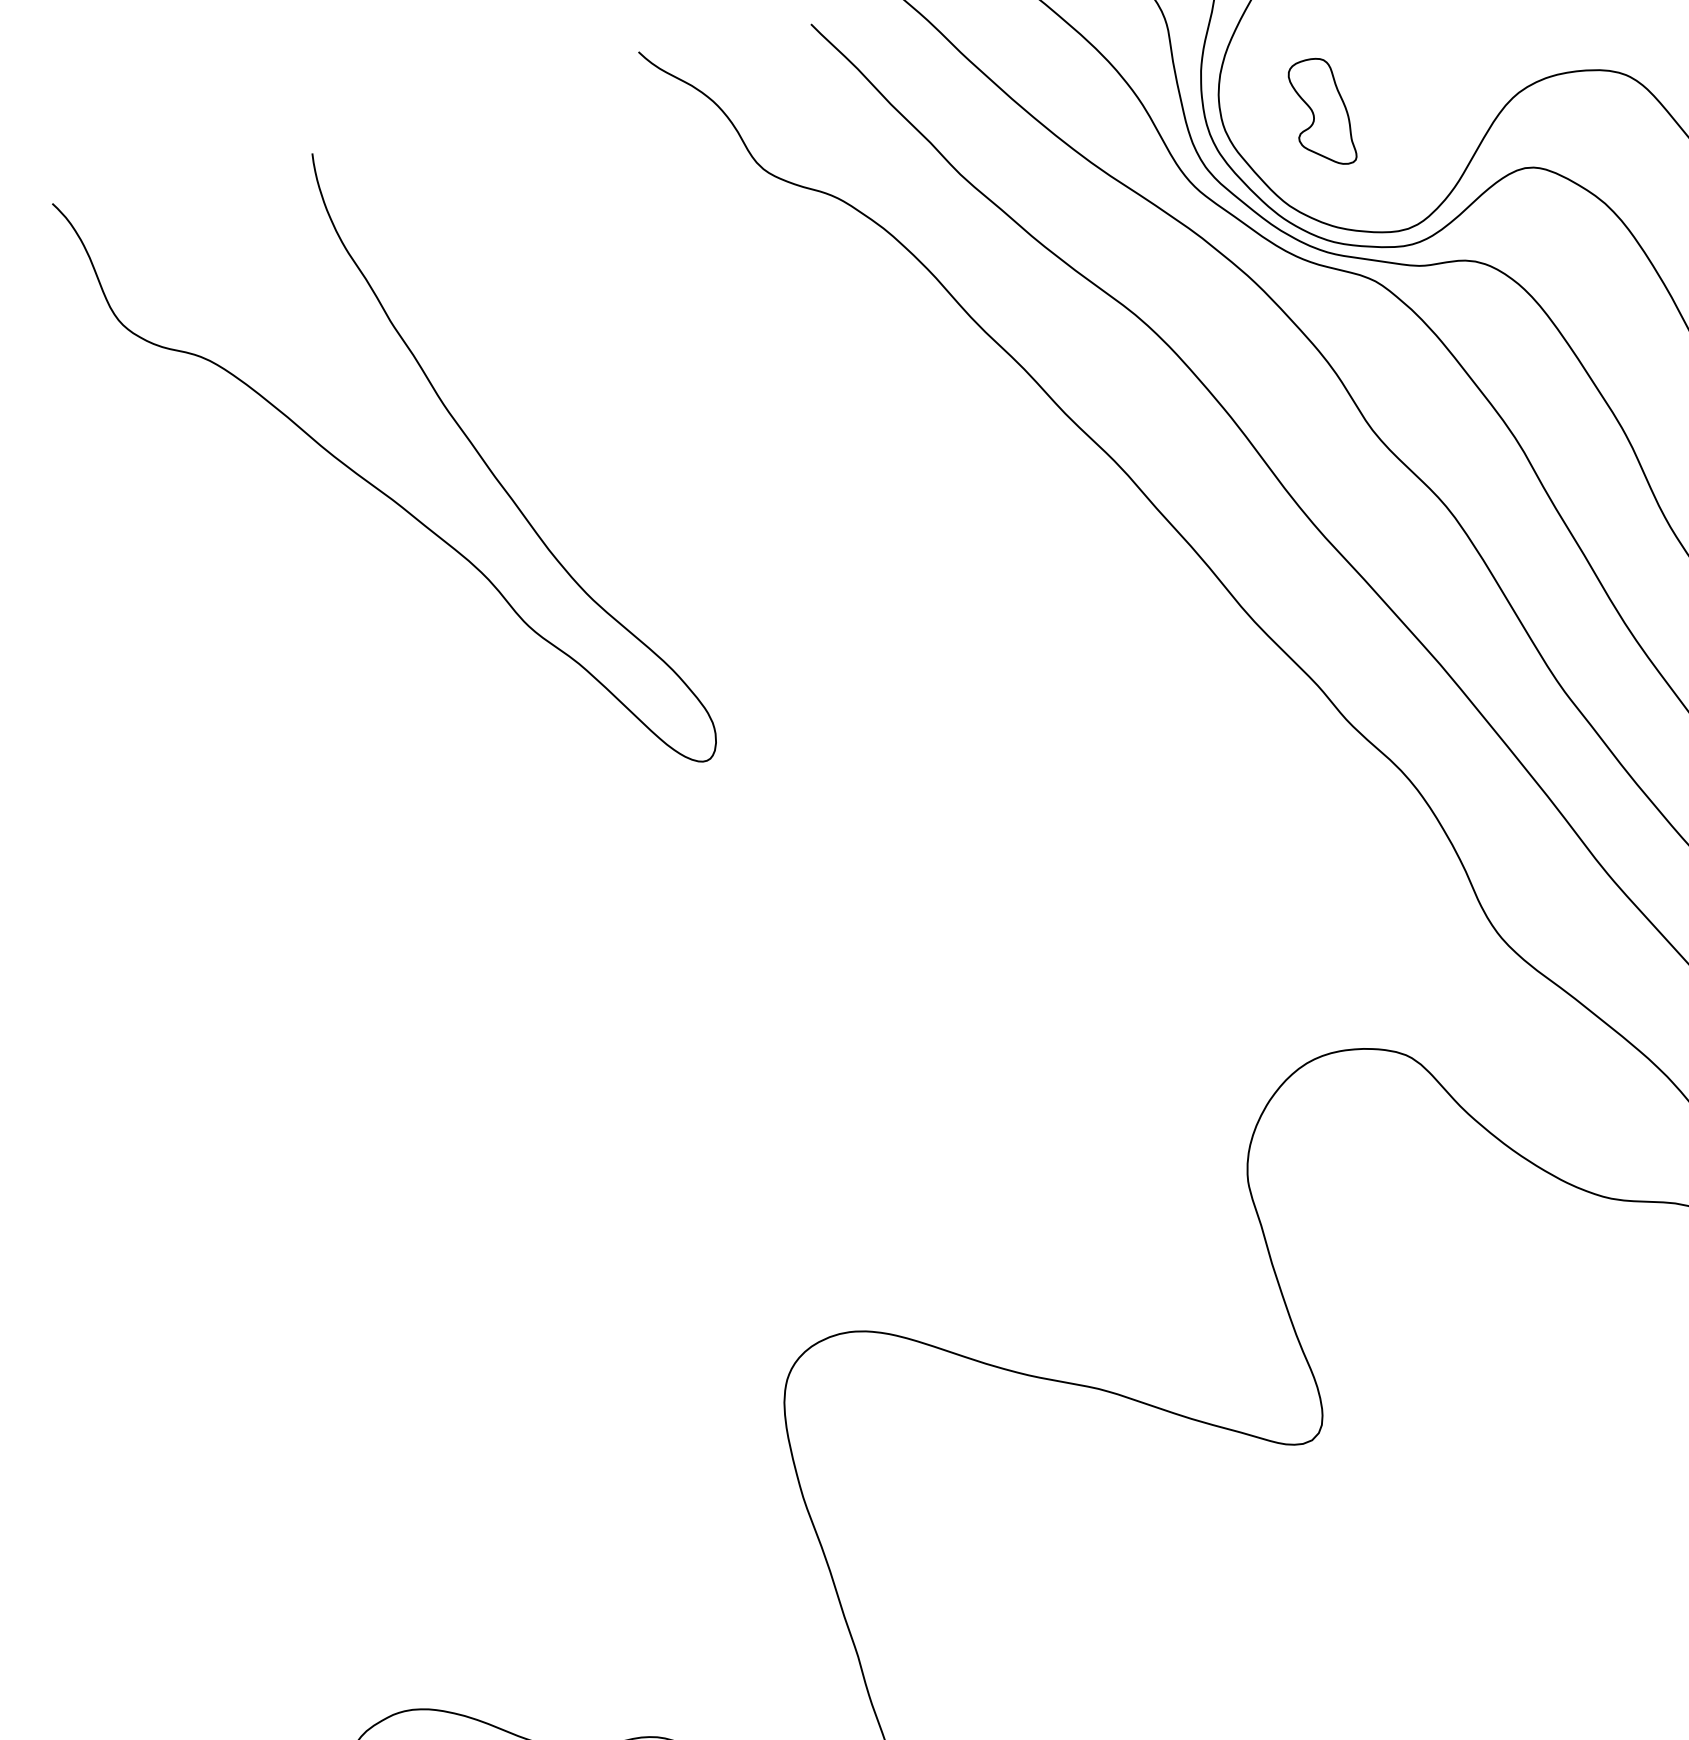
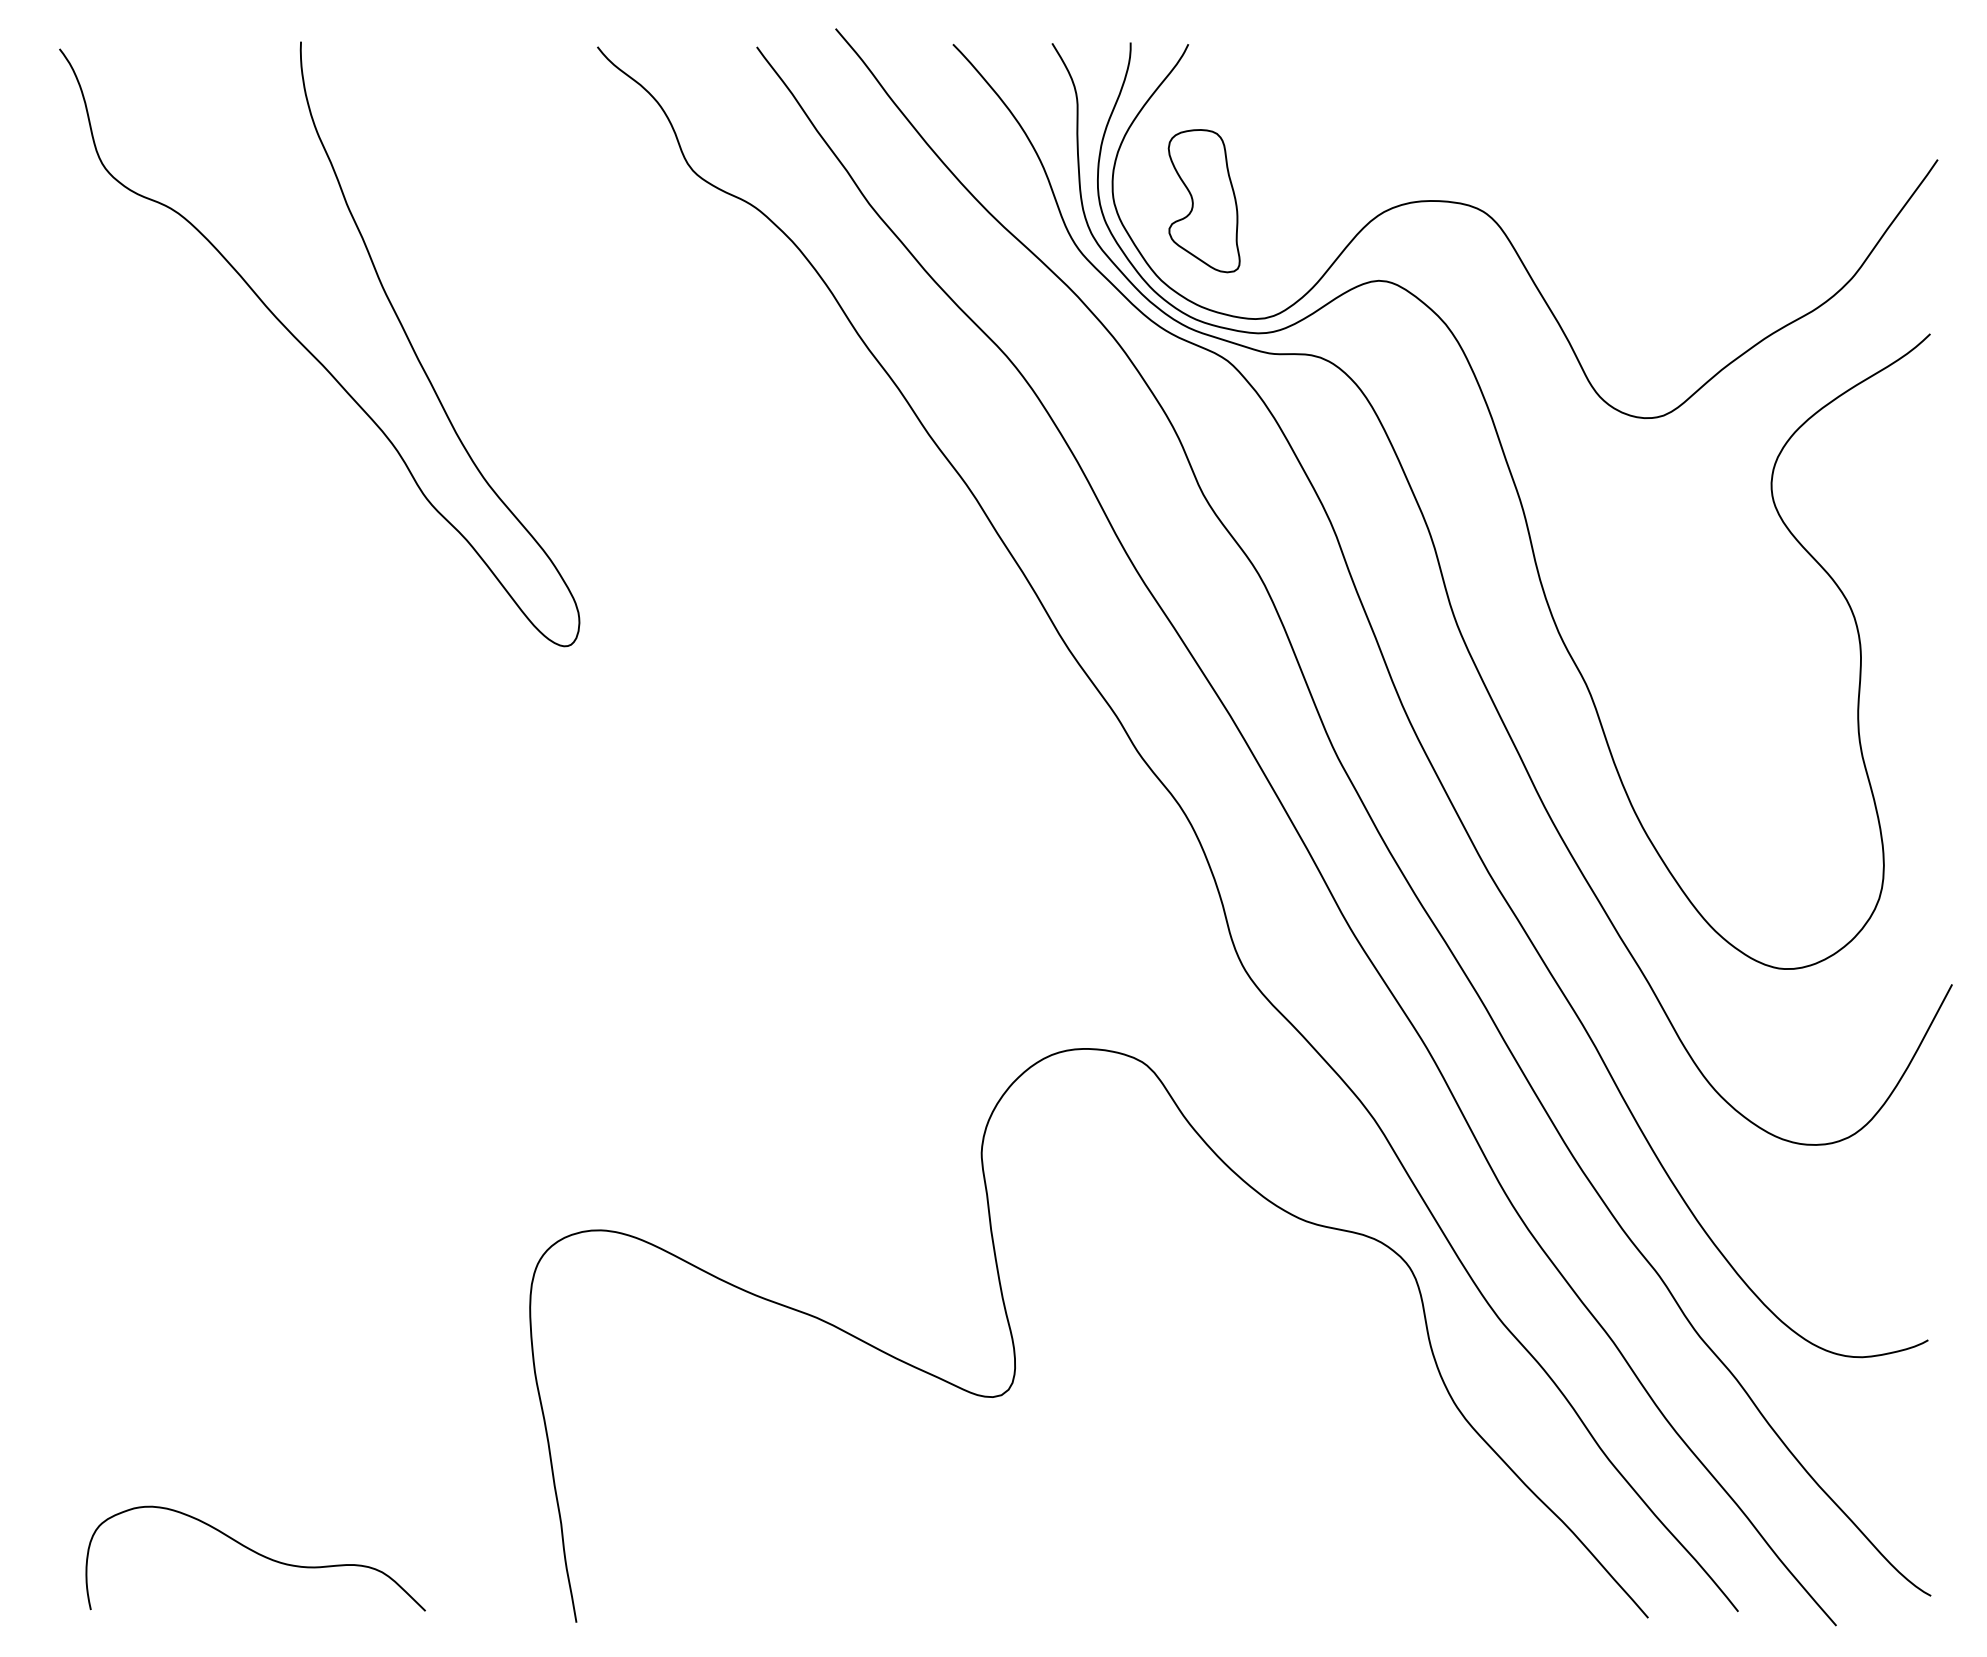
part: (1321, 113) -> (1203, 201), size x1.43
curve: (378, 487) -> (311, 352), moved

